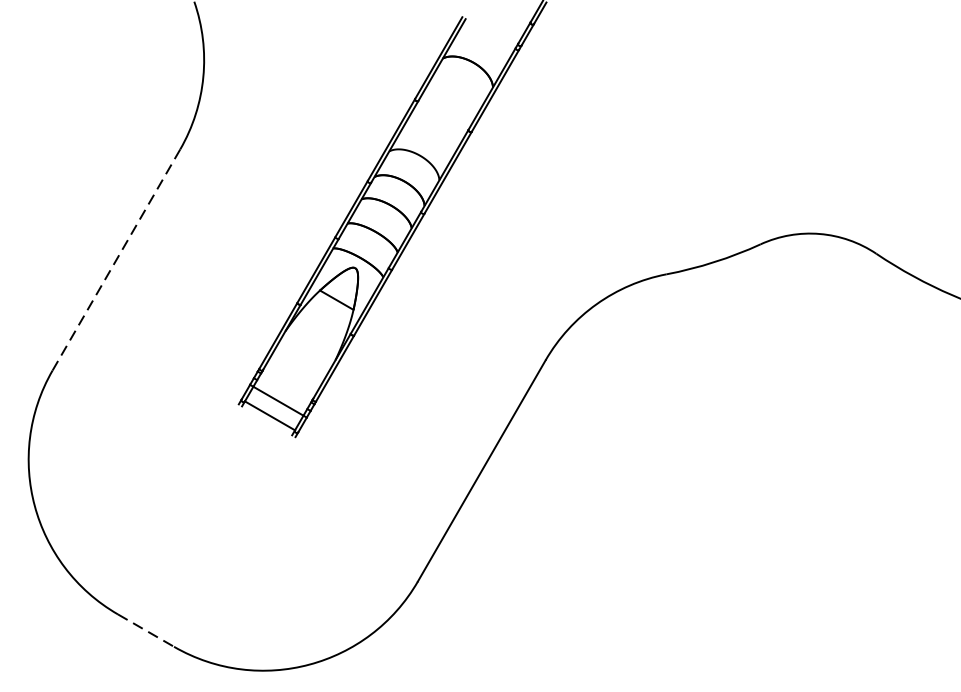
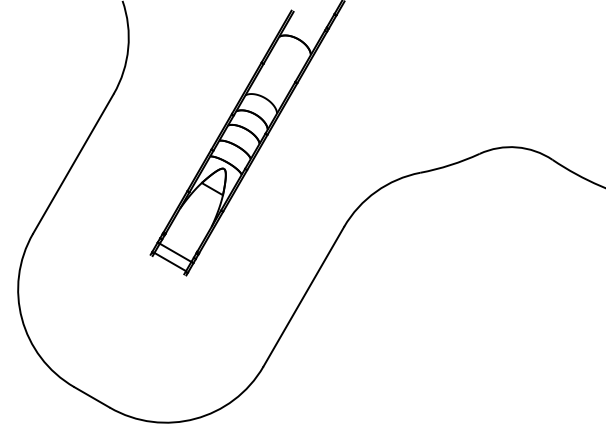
line: (116, 261) -> (73, 164), dashed -> solid
line: (146, 630) -> (92, 397), dashed -> solid

